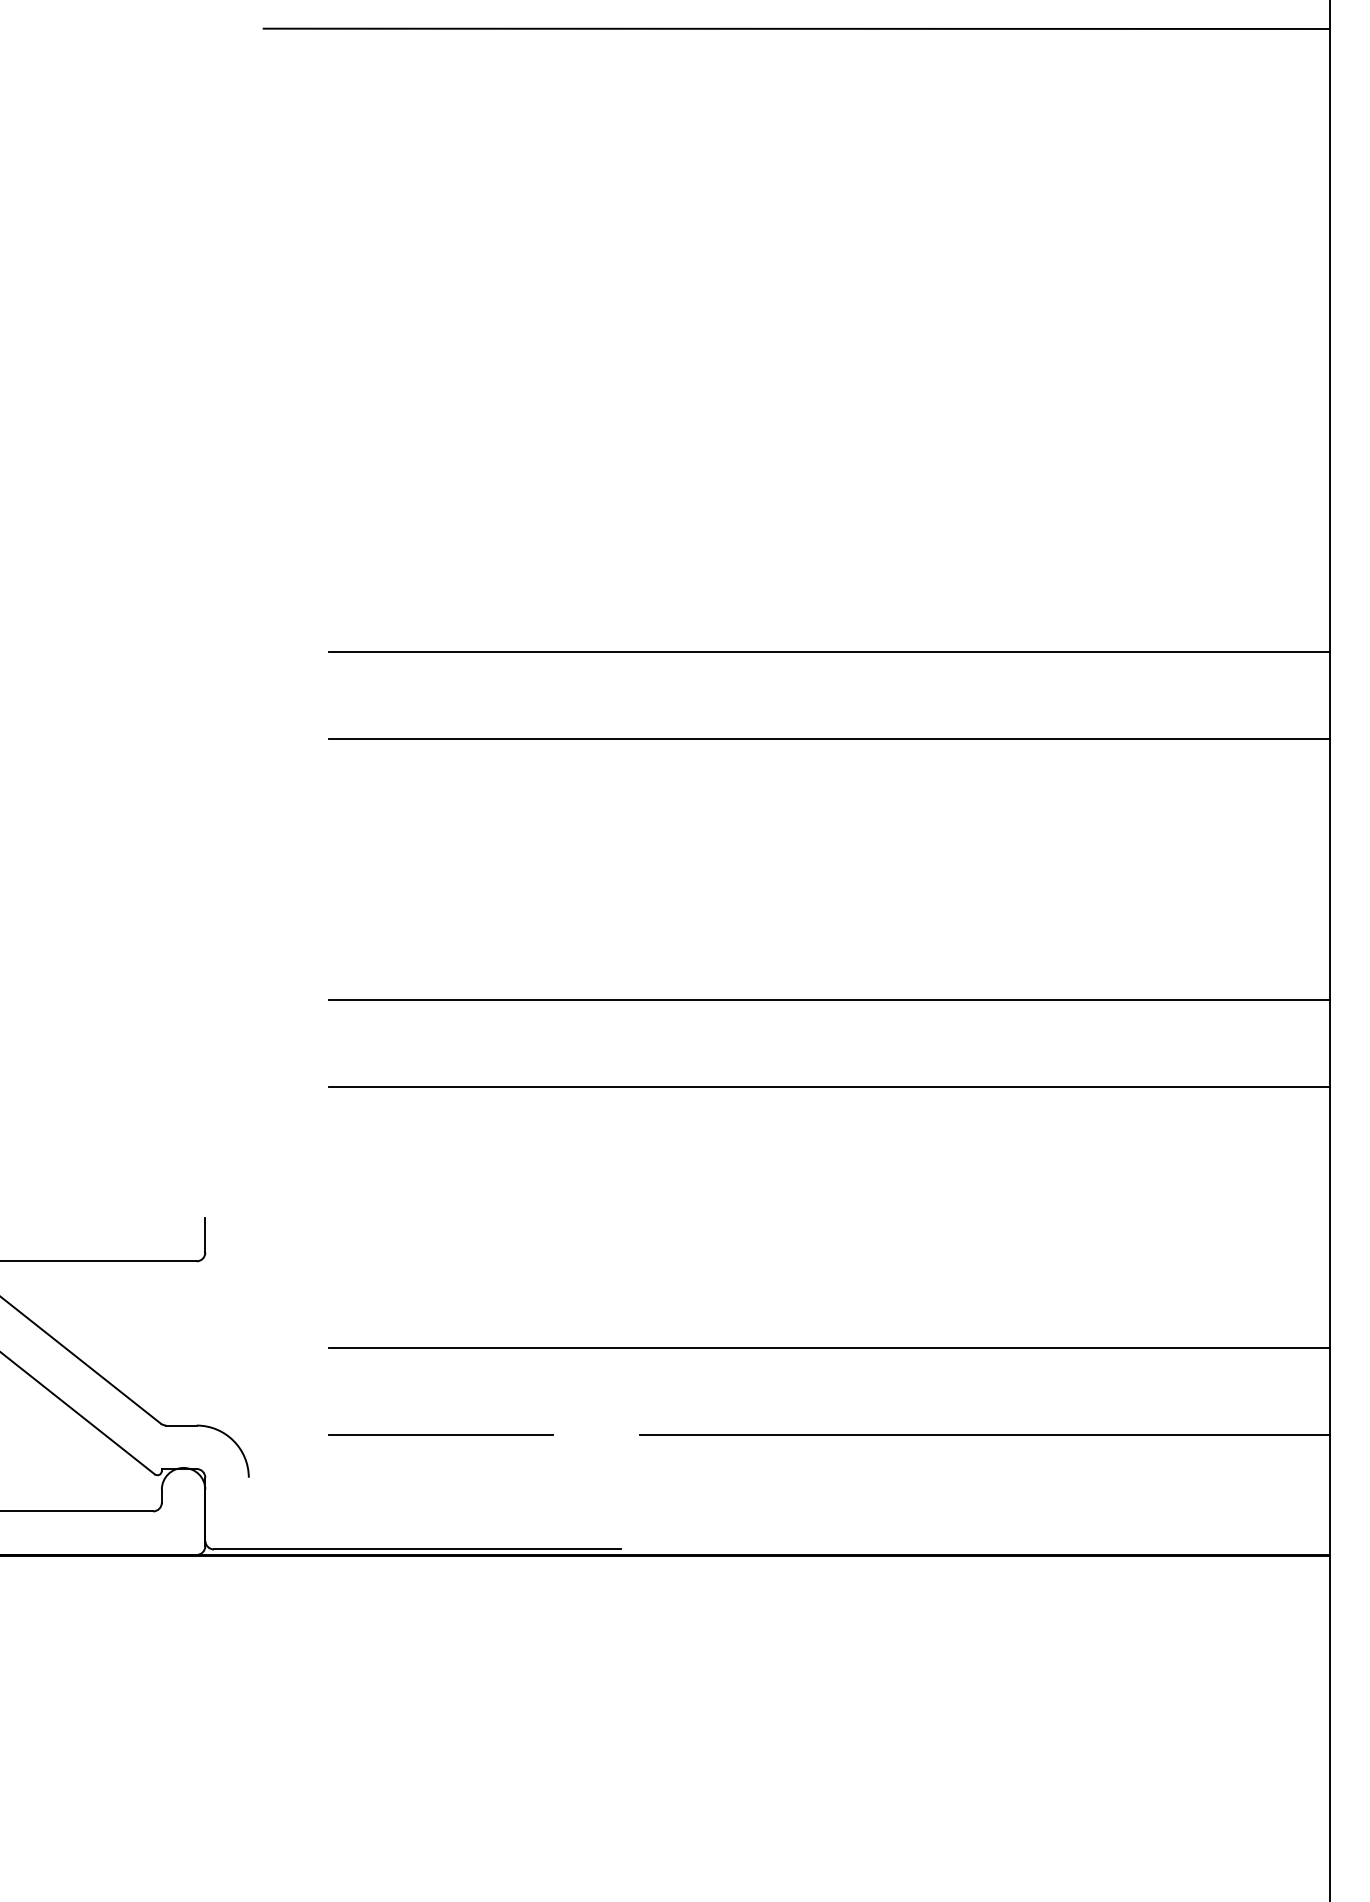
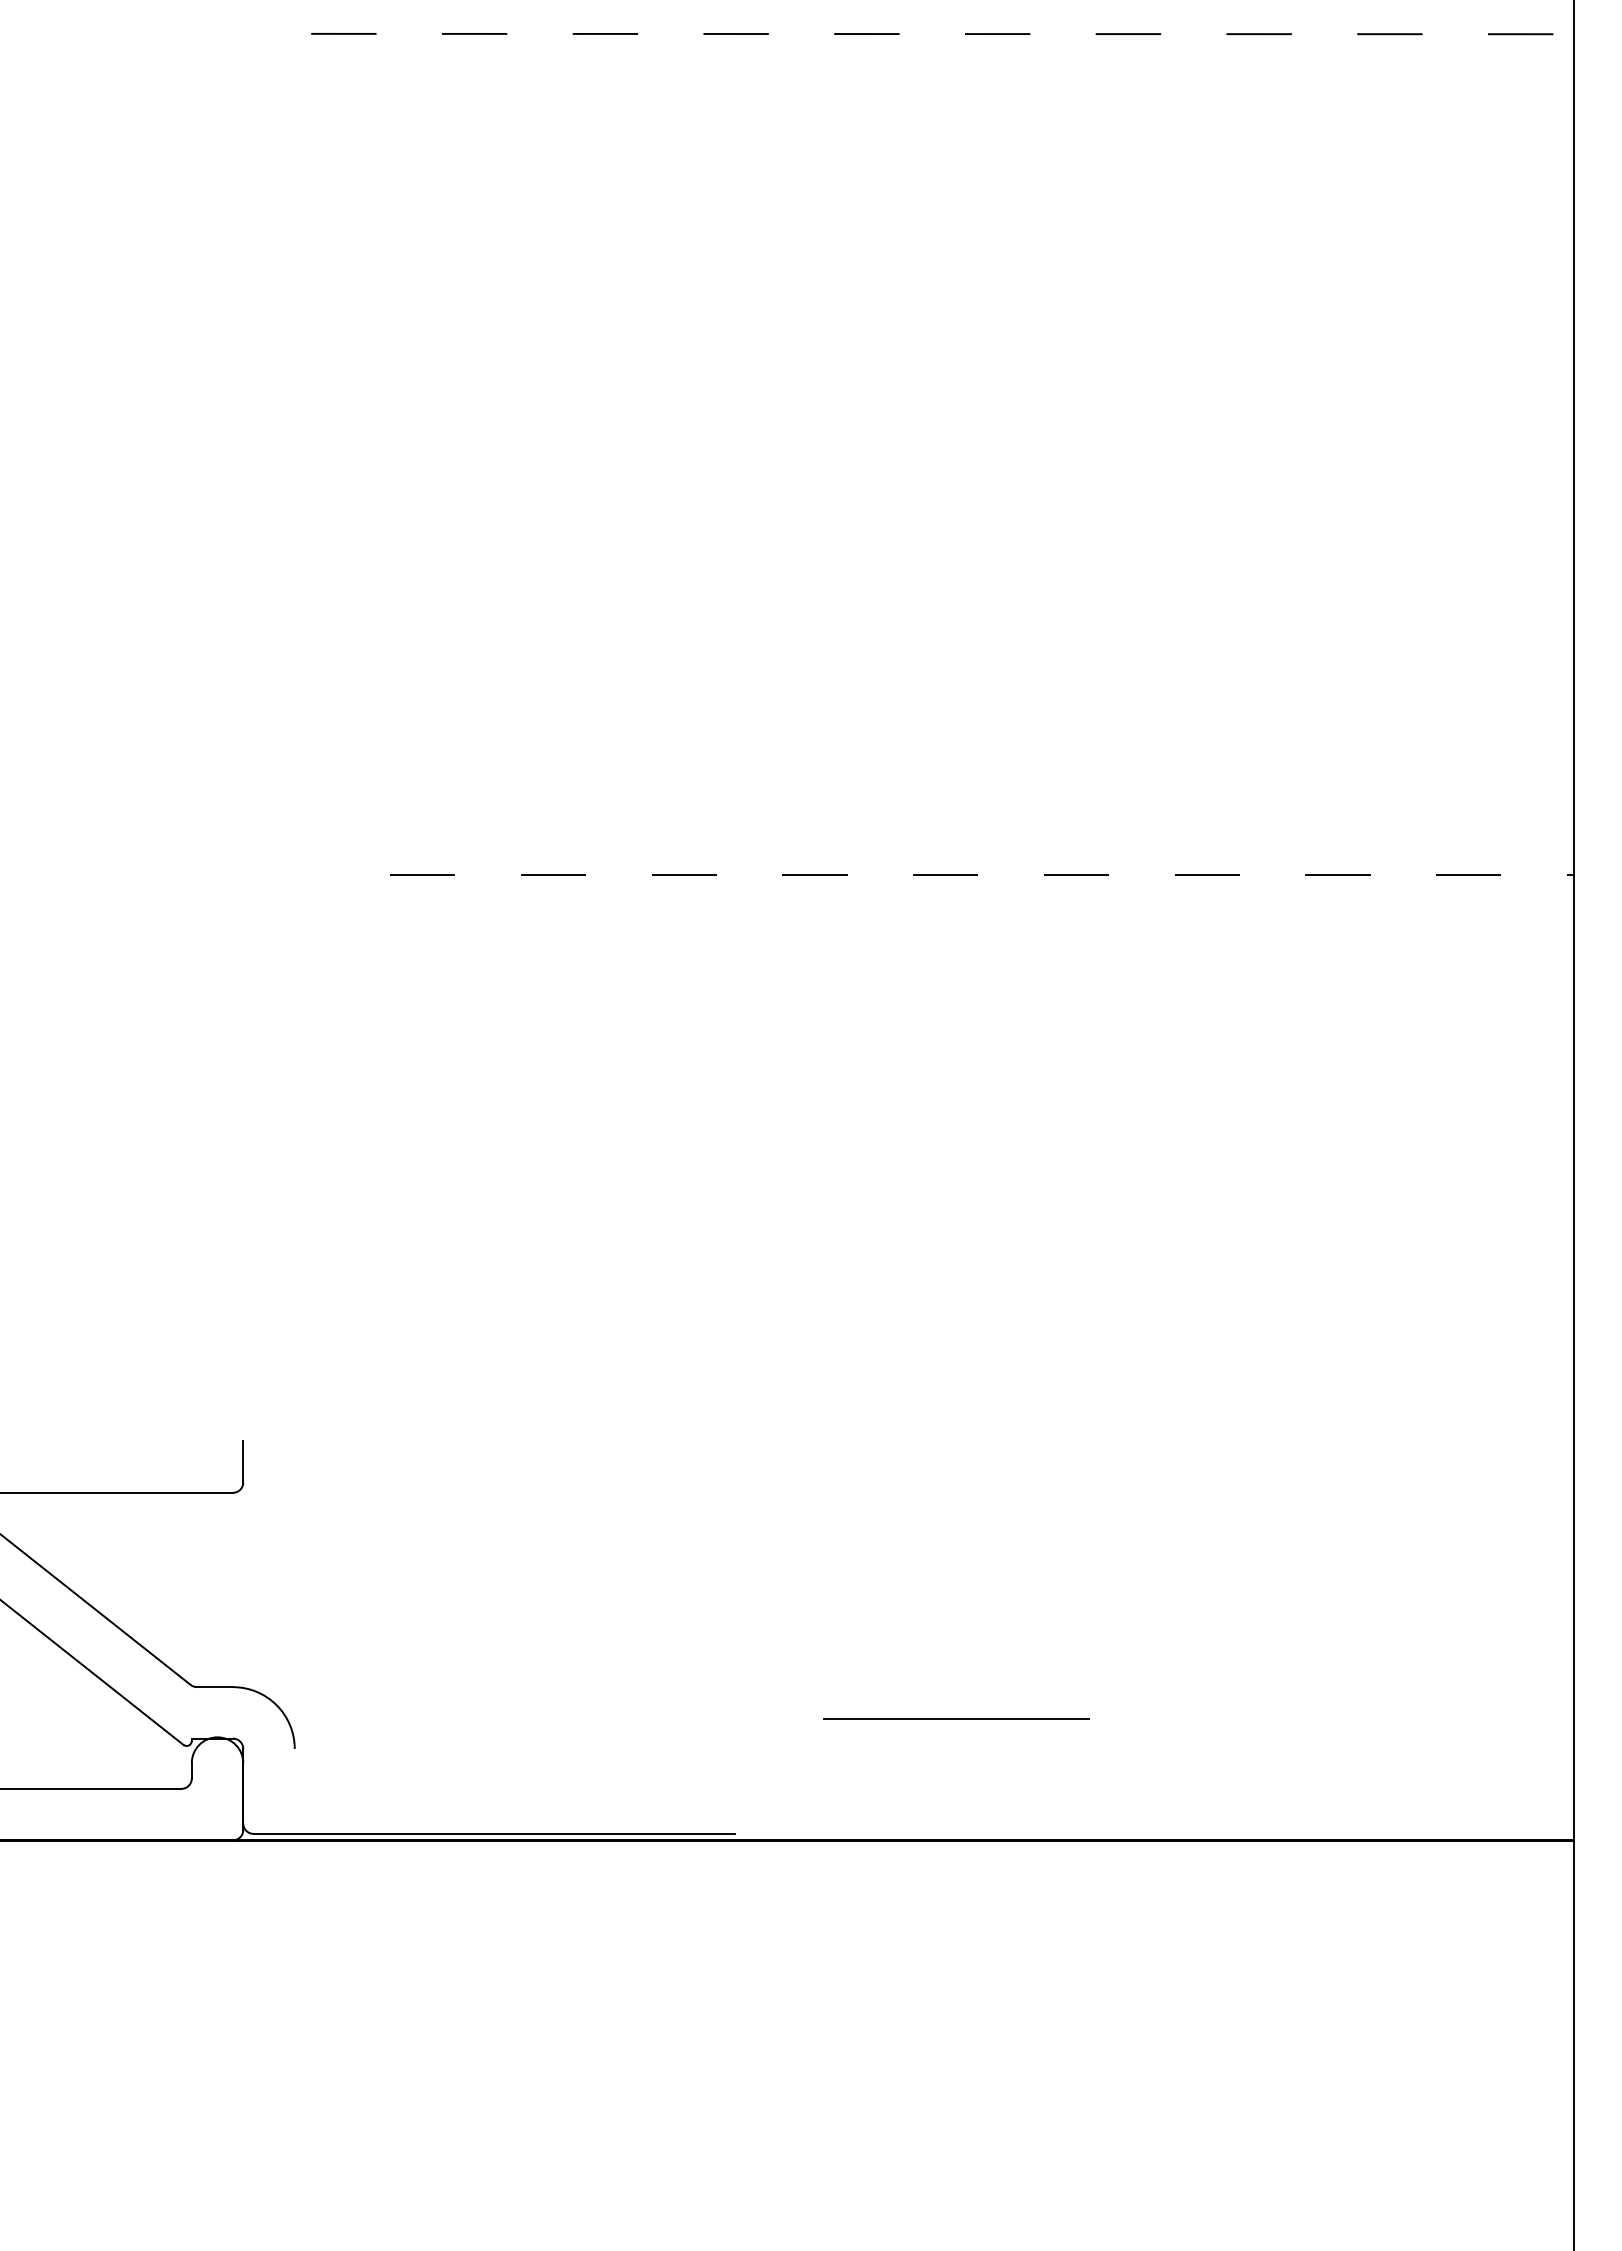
line: (796, 29) -> (942, 34), solid -> dashed
line: (829, 652) -> (982, 772), removed
line: (829, 739) -> (982, 875), solid -> dashed
line: (829, 1000) -> (982, 1183), removed
line: (829, 1087) -> (982, 1286), removed
line: (829, 1348) -> (982, 1595), removed
line: (441, 1435) -> (956, 1718), moved
line: (984, 1435) -> (1165, 1698), removed

